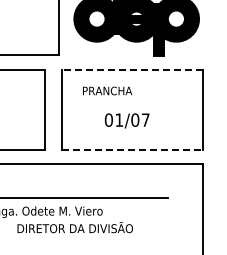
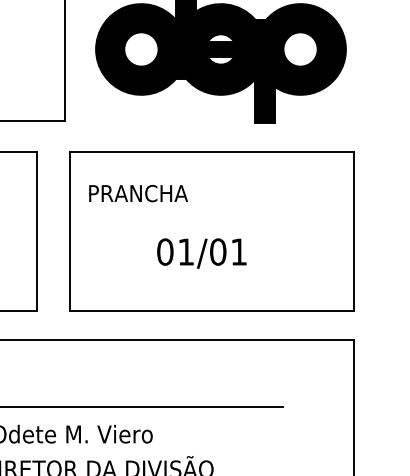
line: (132, 70) -> (212, 152), dashed -> solid
text: (107, 90) -> (138, 192), moved
text: (145, 119) -> (238, 250), 01/07 -> 01/01
line: (132, 149) -> (212, 310), dashed -> solid

